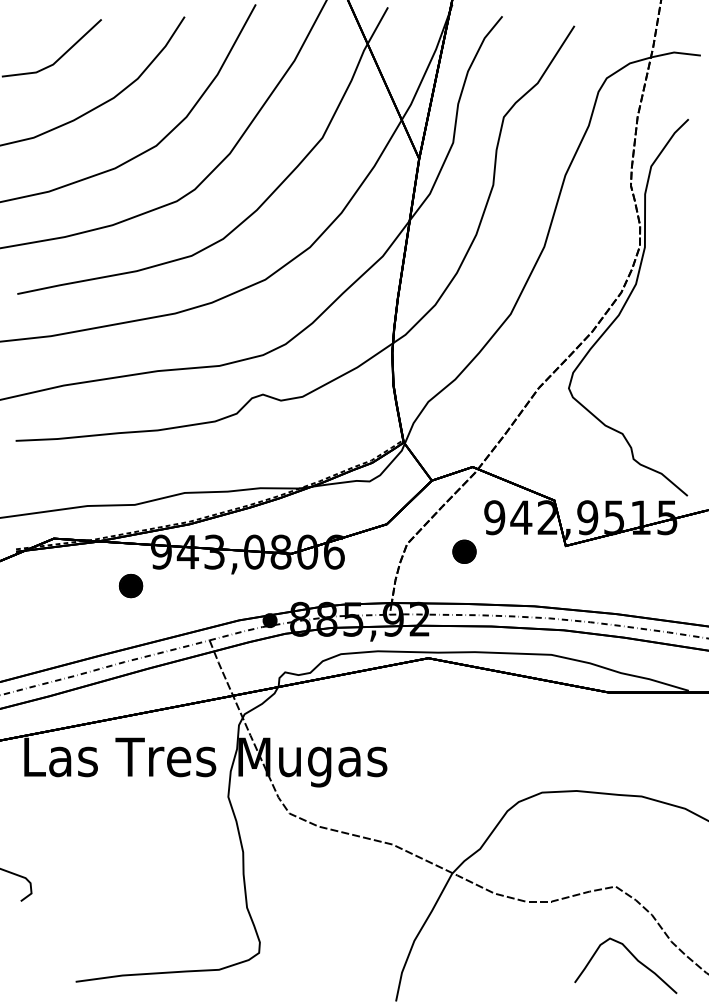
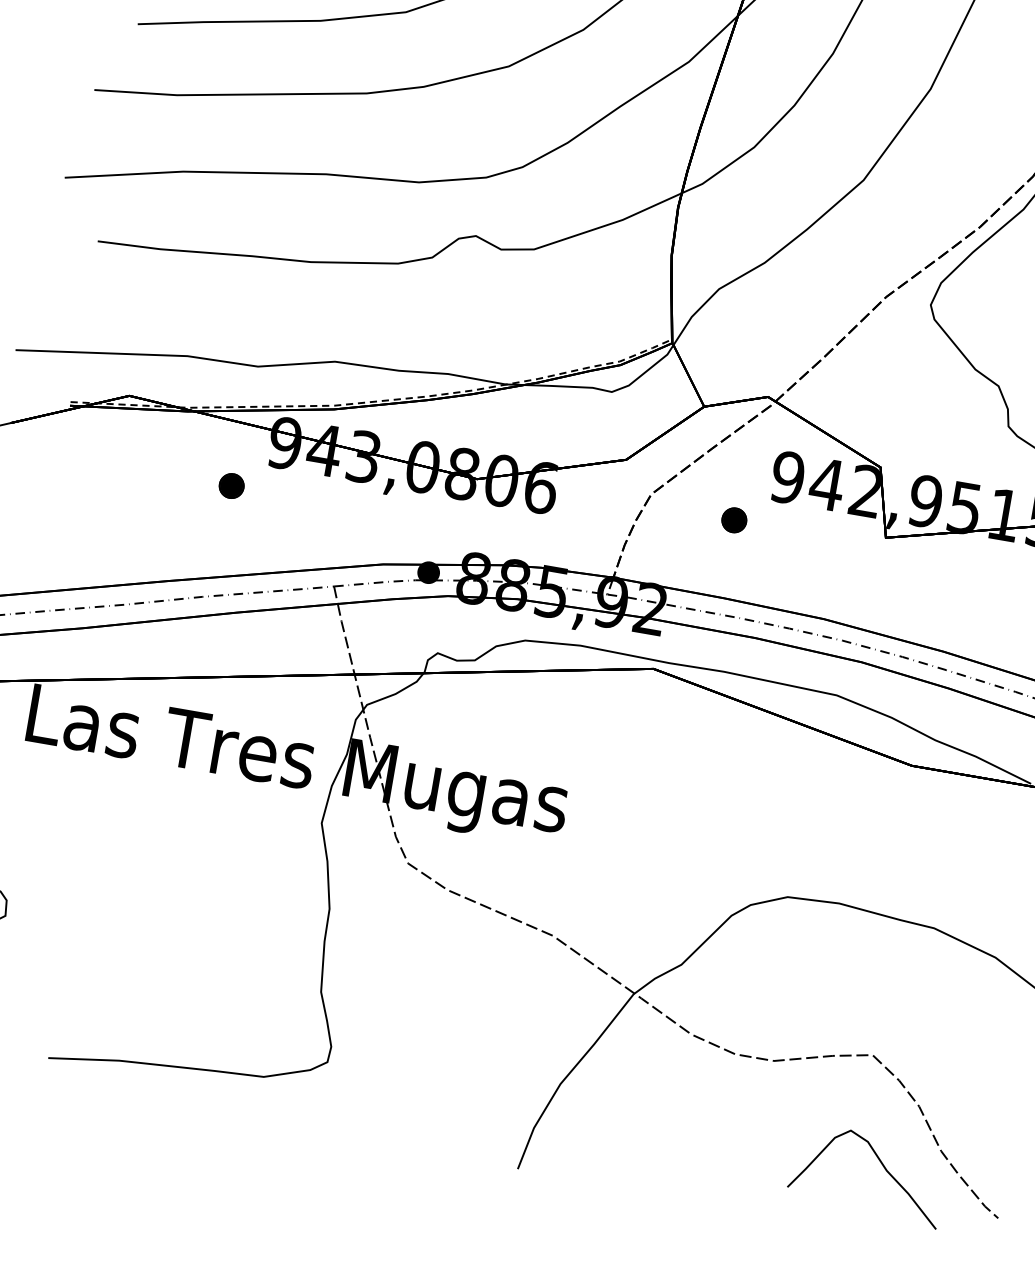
part: (464, 551) -> (734, 520), size x0.71
part: (131, 586) -> (232, 486), size x0.71

